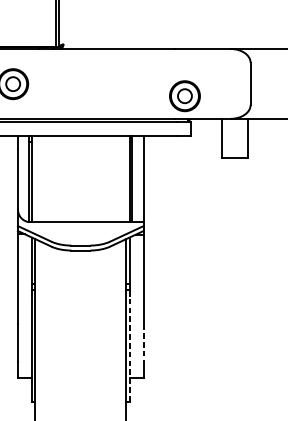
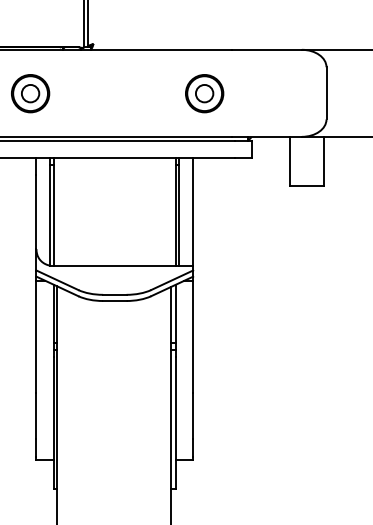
part: (184, 96) -> (204, 93), moved
line: (143, 343) -> (193, 416), dashed -> solid
line: (129, 348) -> (175, 423), dashed -> solid

